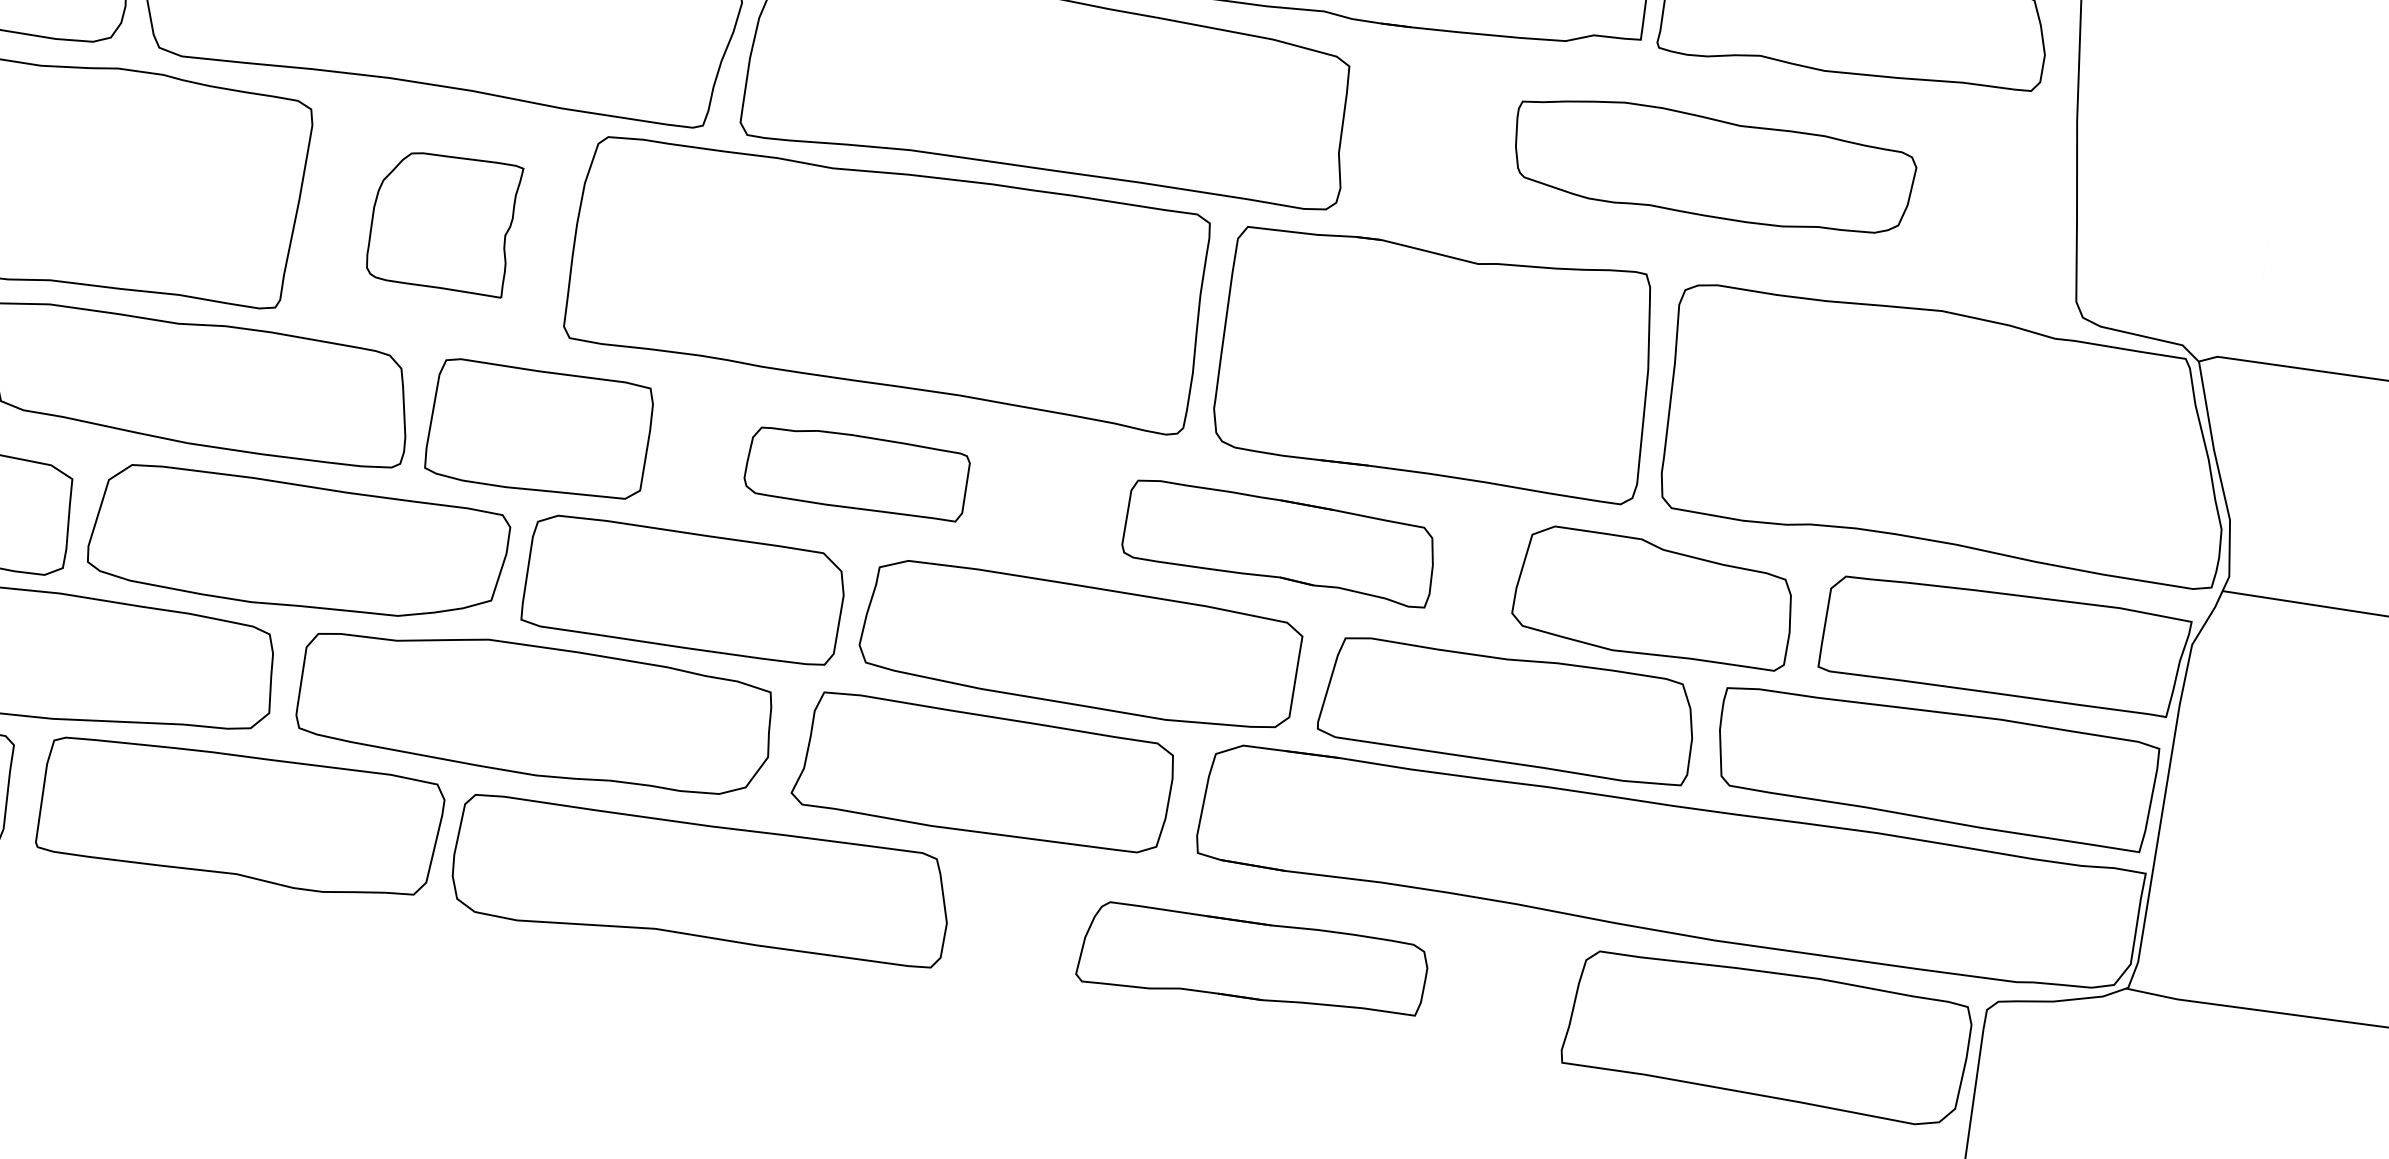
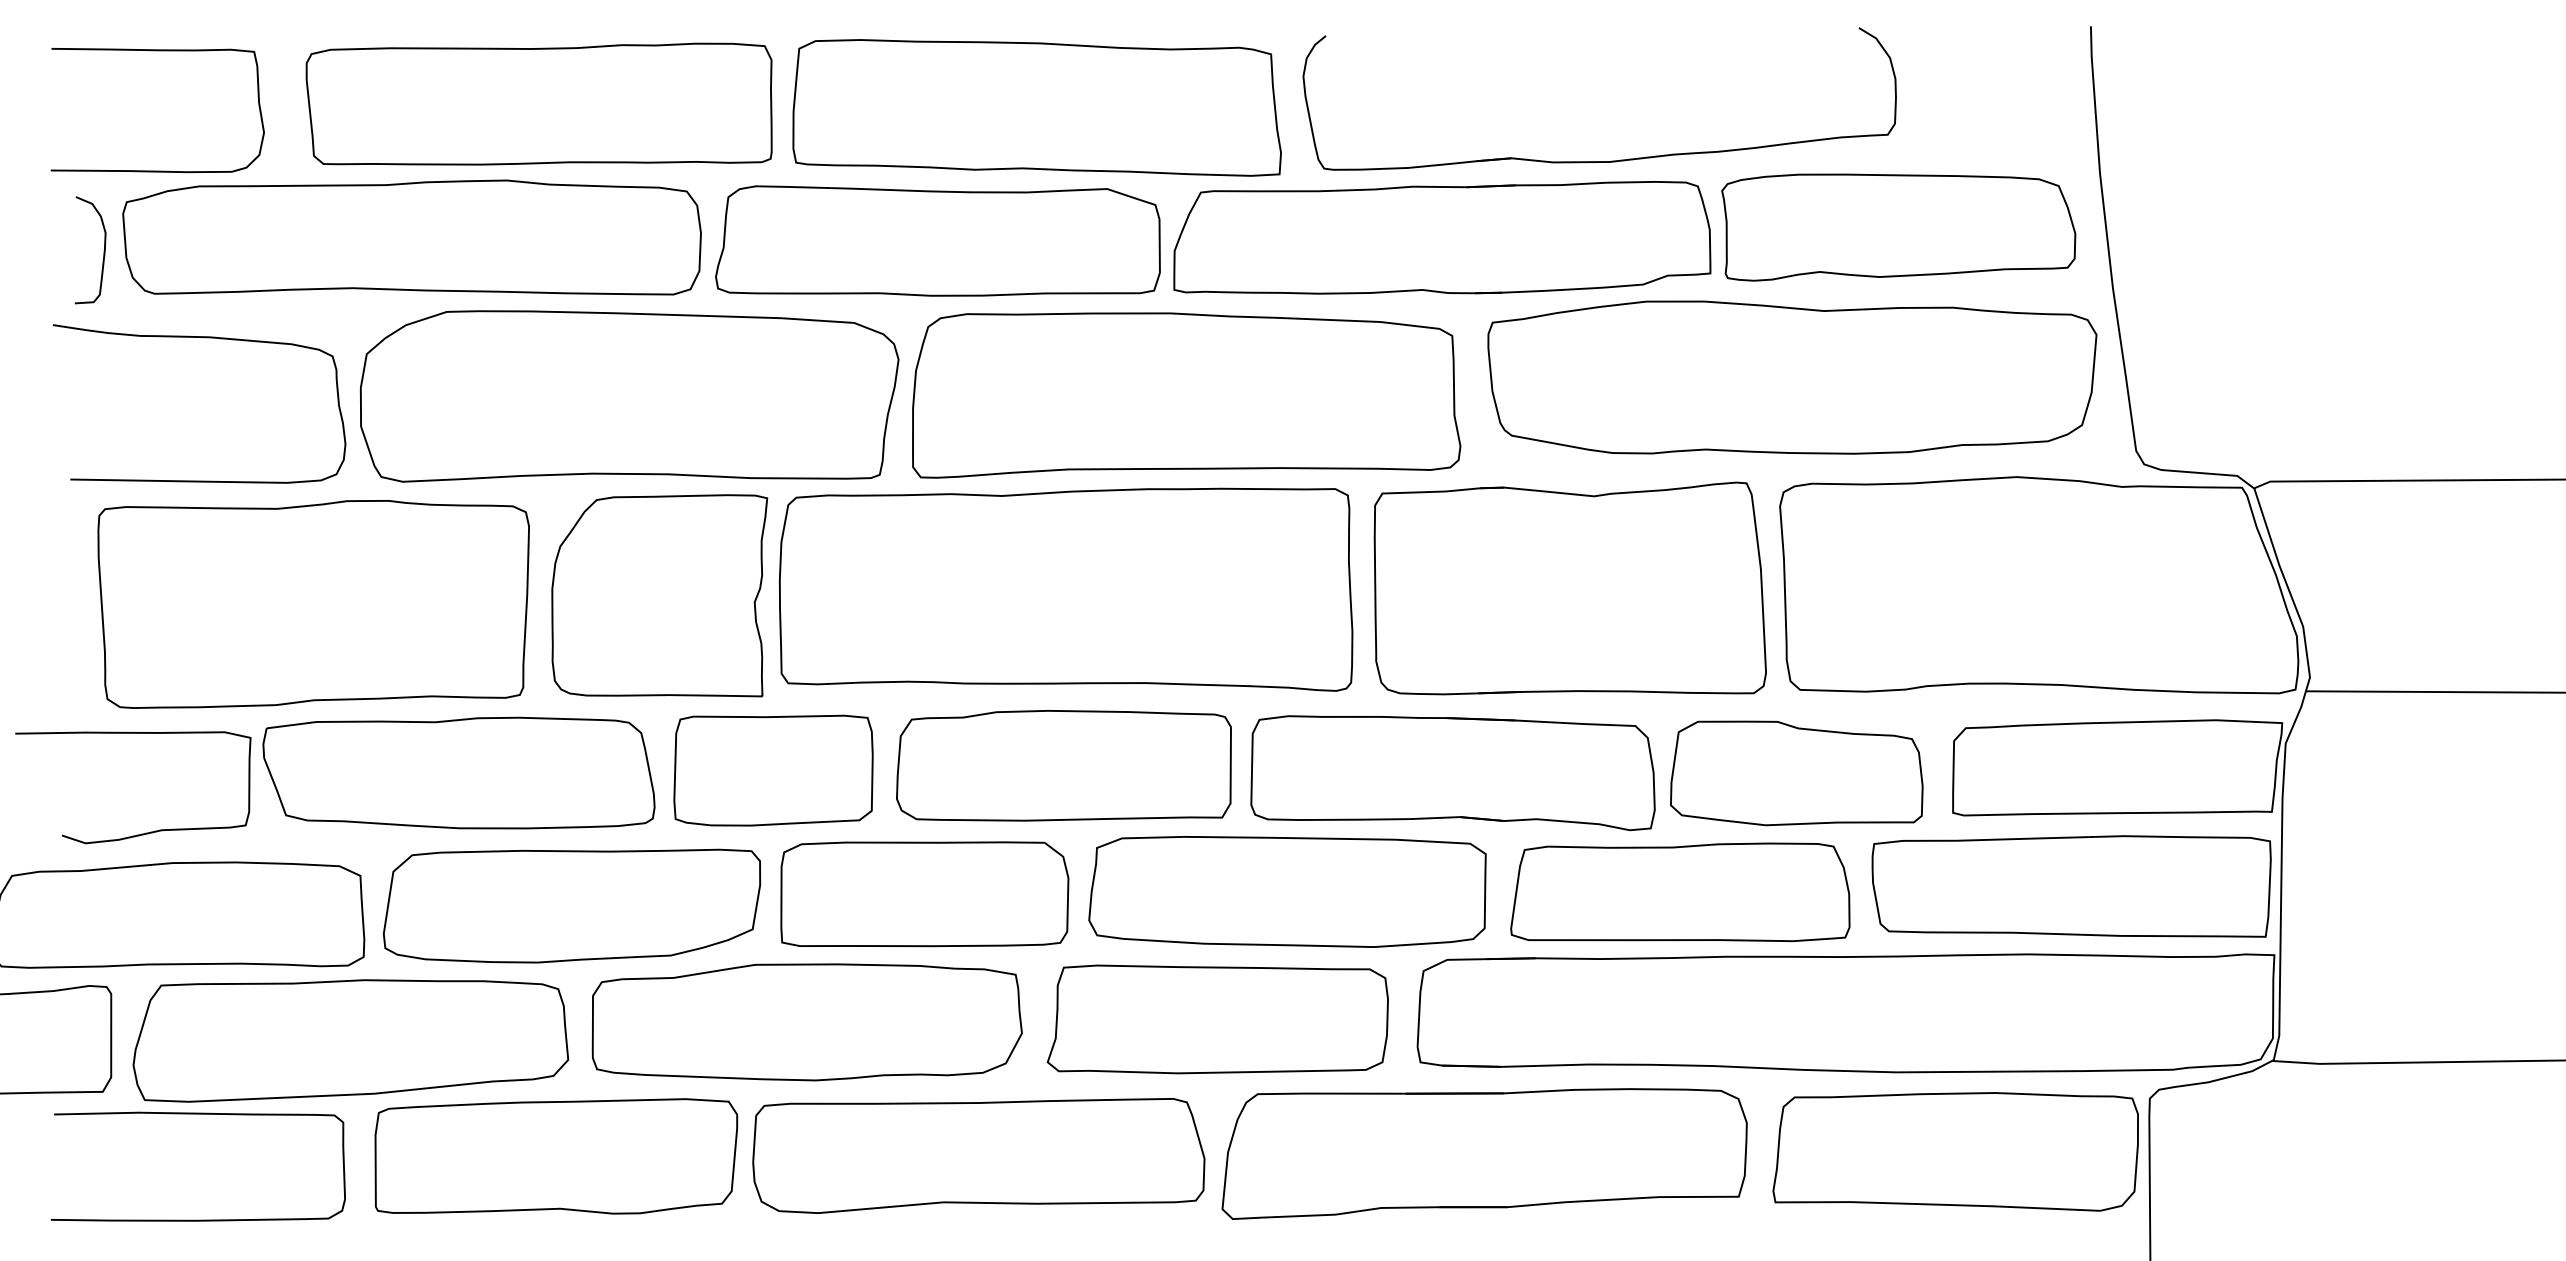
part: (1713, 166) -> (1792, 377), size x1.67
part: (443, 221) -> (659, 595), size x1.67
part: (856, 471) -> (1063, 765), size x1.67
part: (1279, 543) -> (1452, 773), size x1.43
part: (1252, 962) -> (1484, 1153), size x1.67

